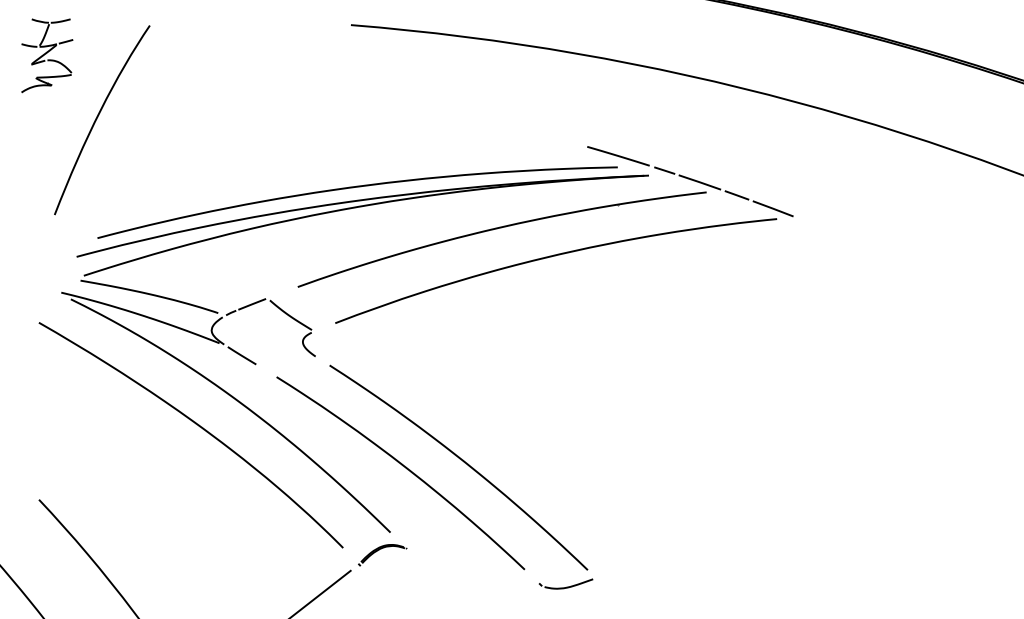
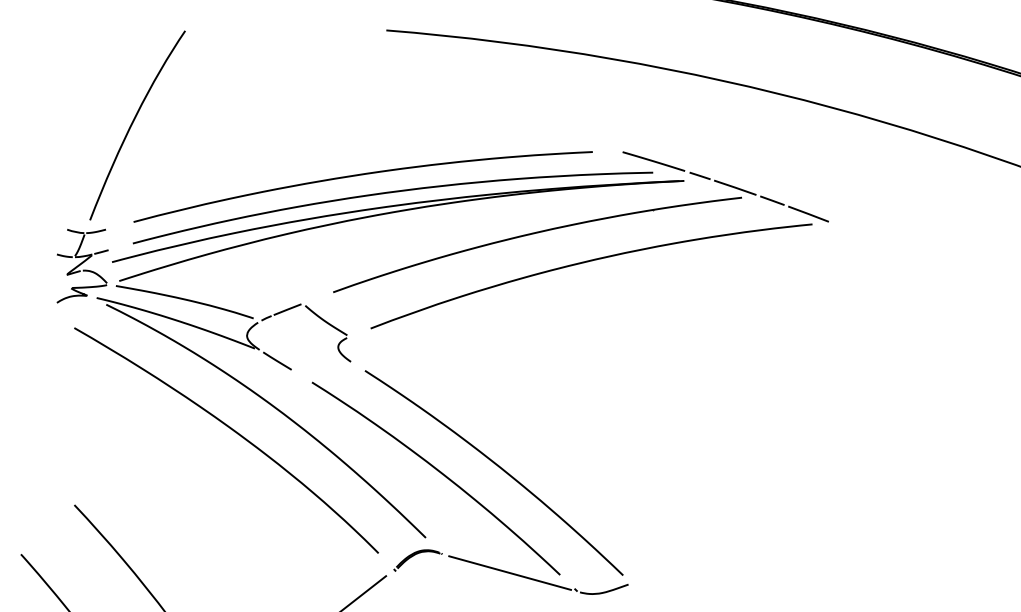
part: (47, 55) -> (82, 265), moved
curve: (326, 170) -> (361, 175), added
line: (474, 567) -> (509, 572), added

